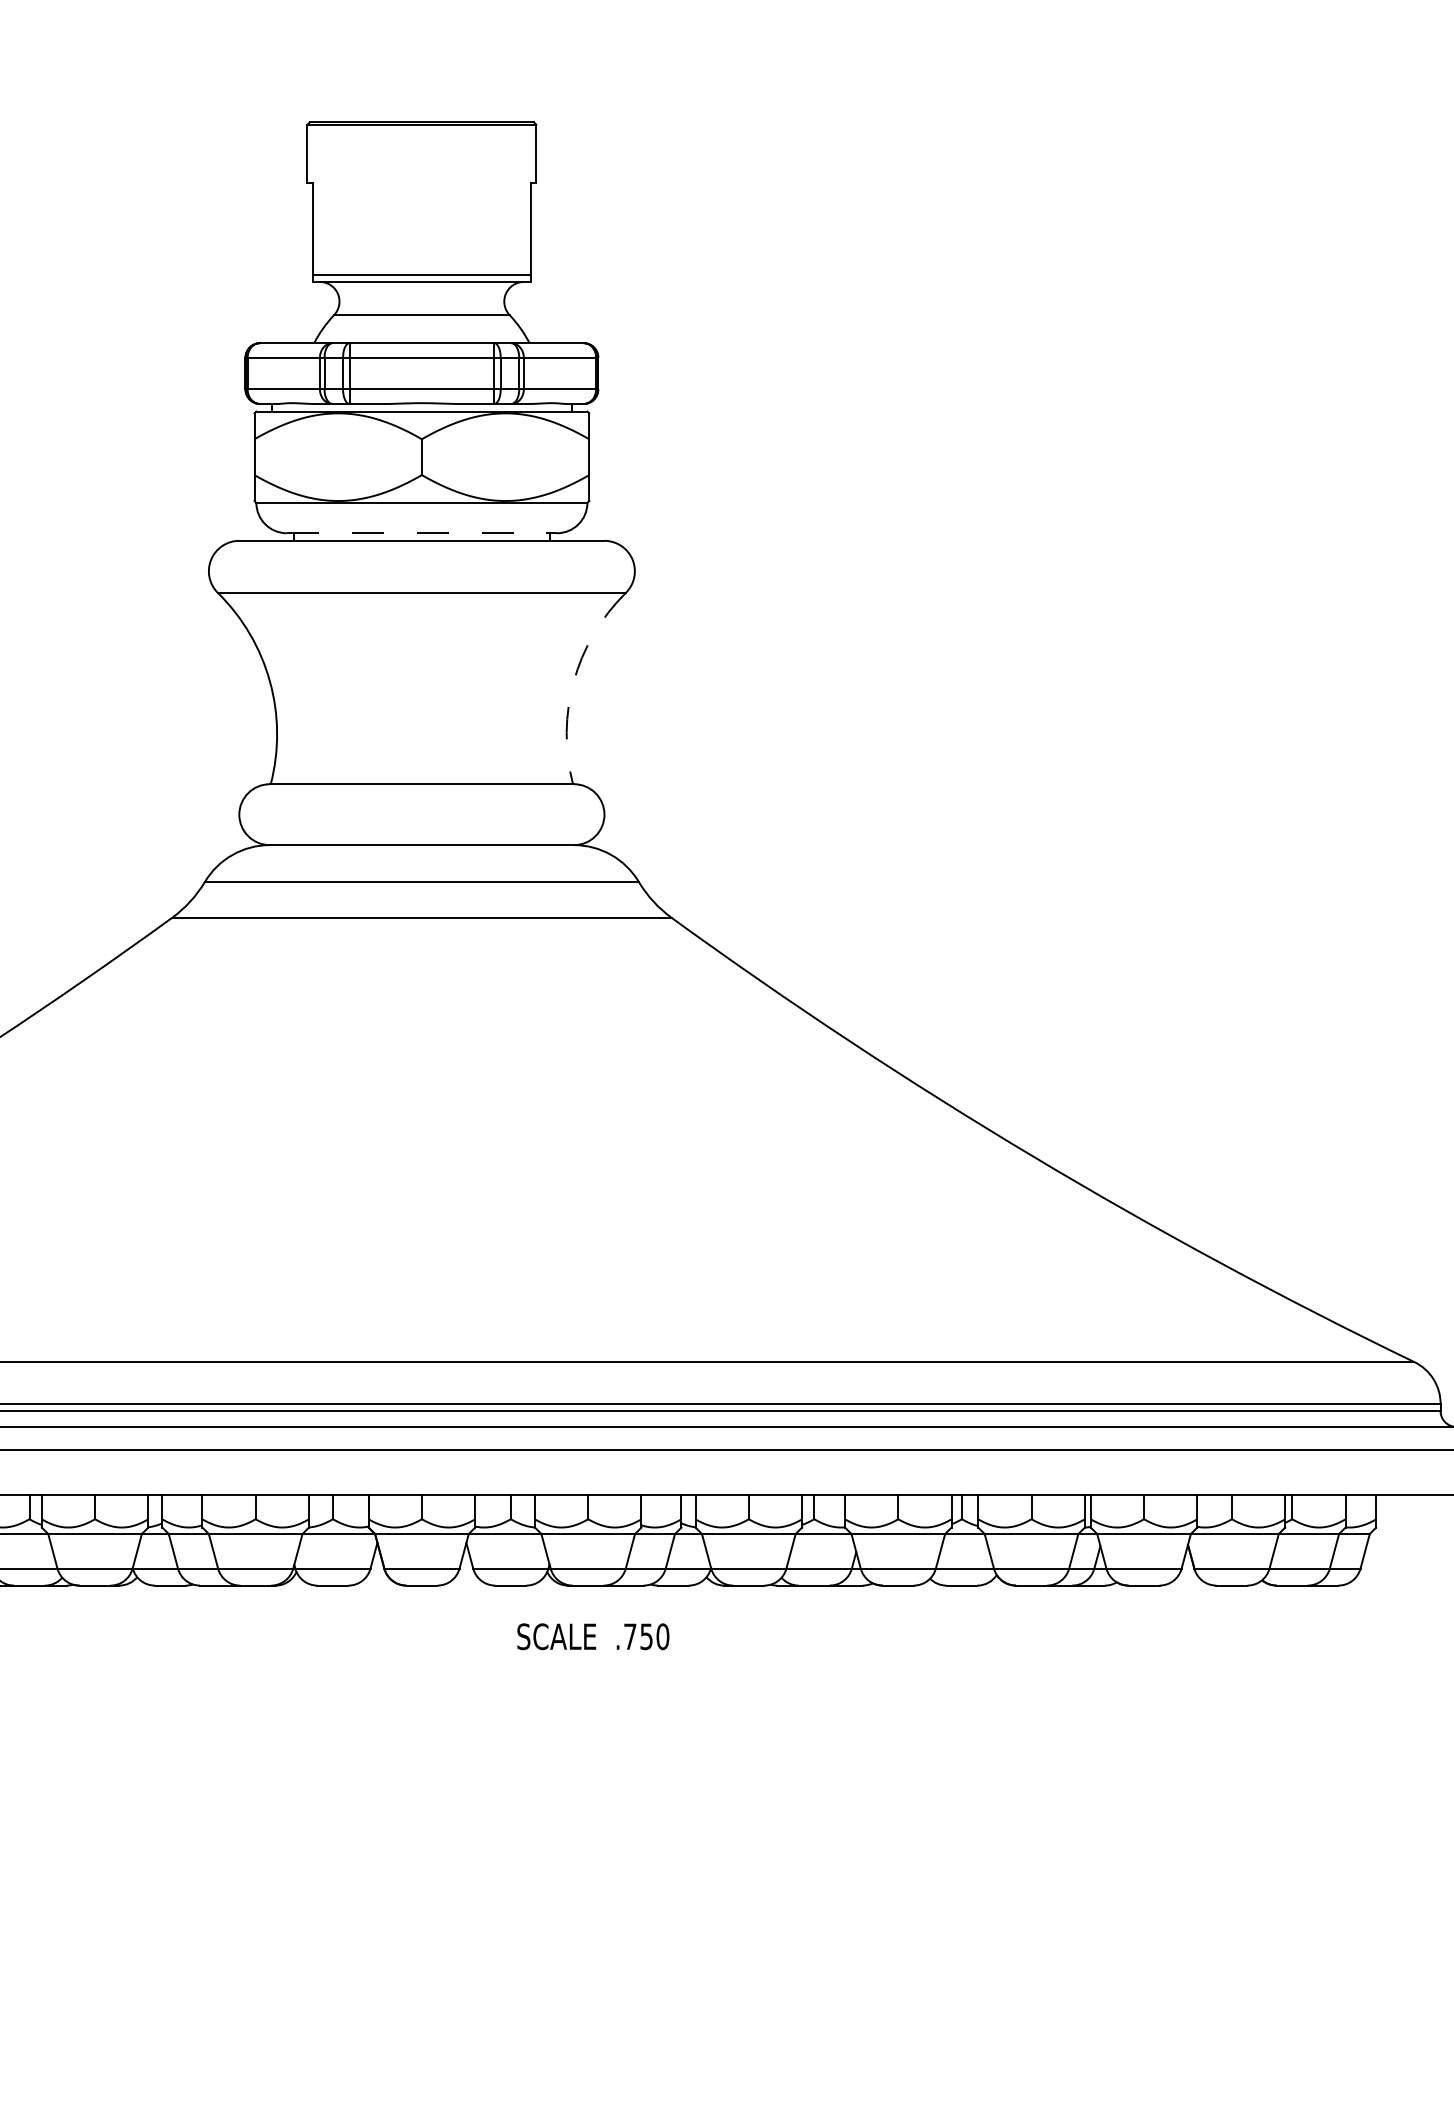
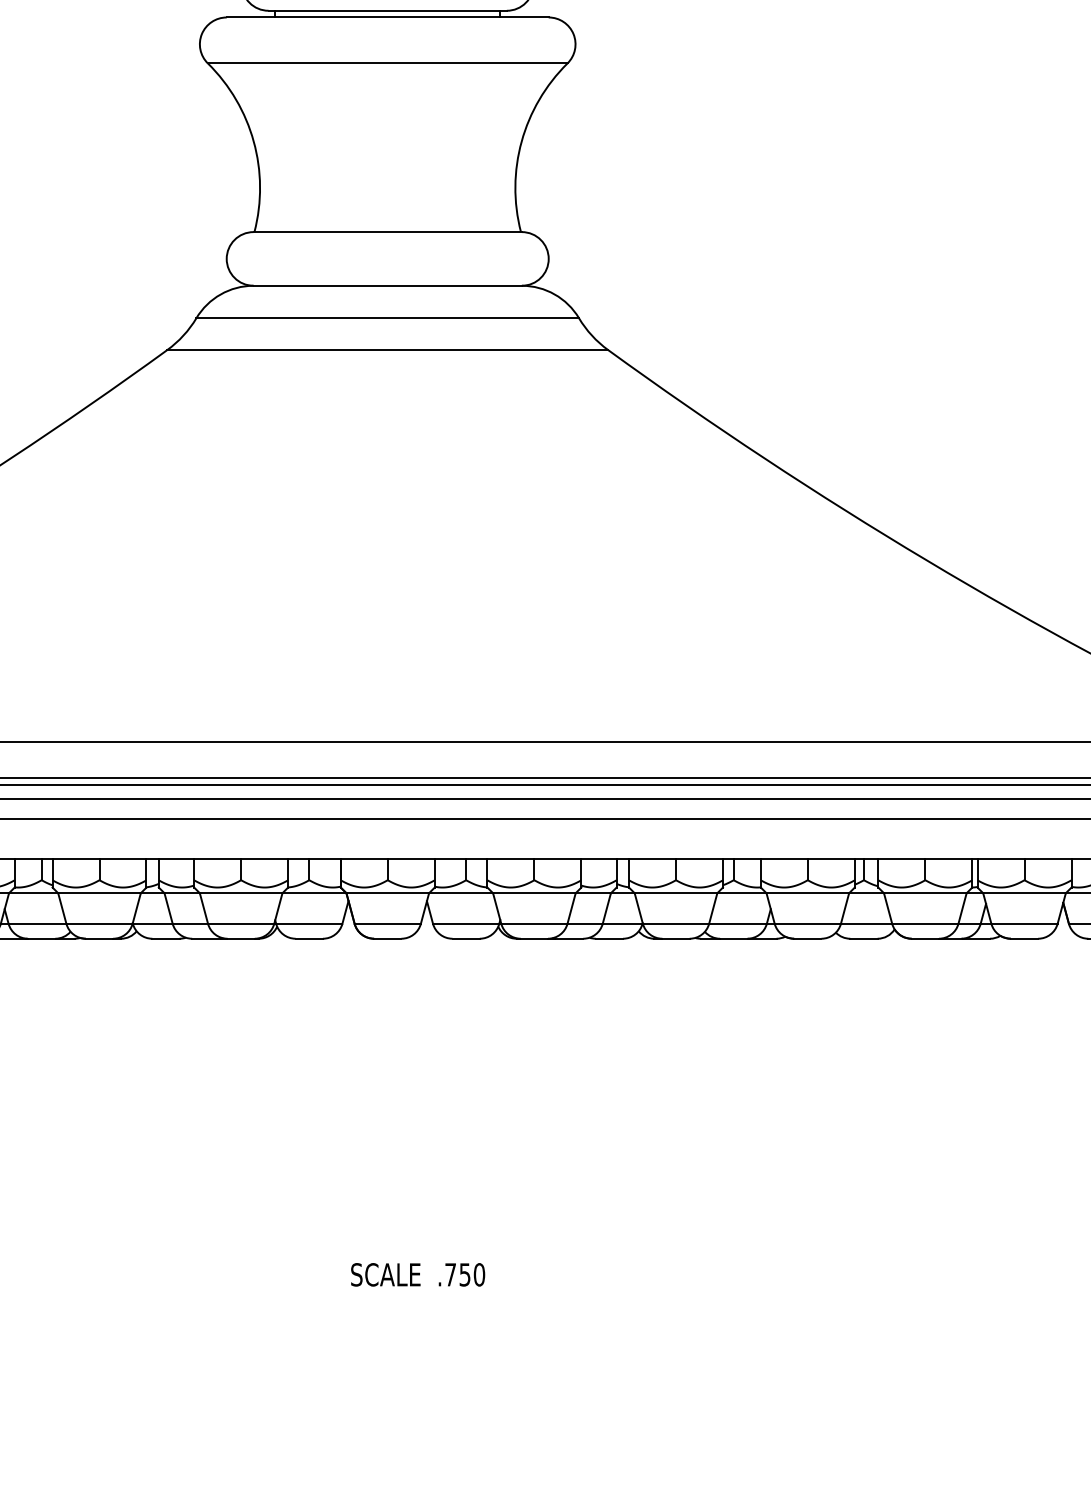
line: (422, 533) -> (388, 10), dashed -> solid
arc: (573, 681) -> (521, 141), dashed -> solid
text: (593, 1636) -> (418, 1274), moved

